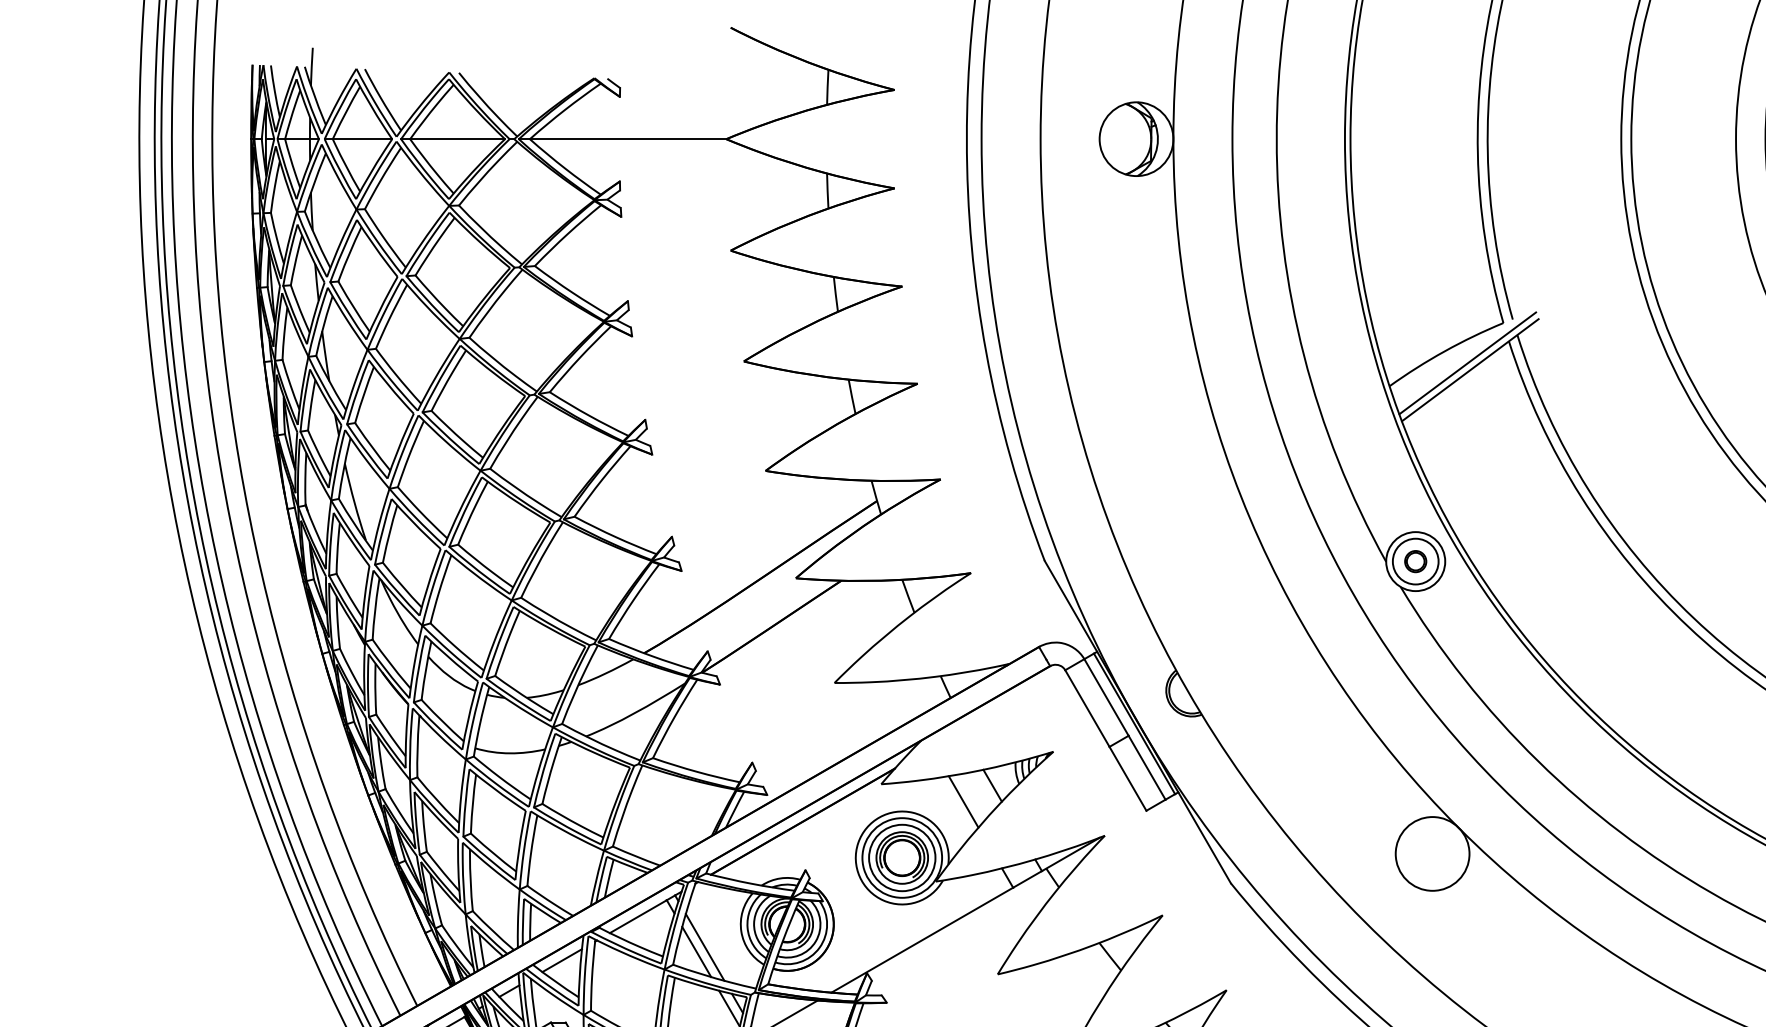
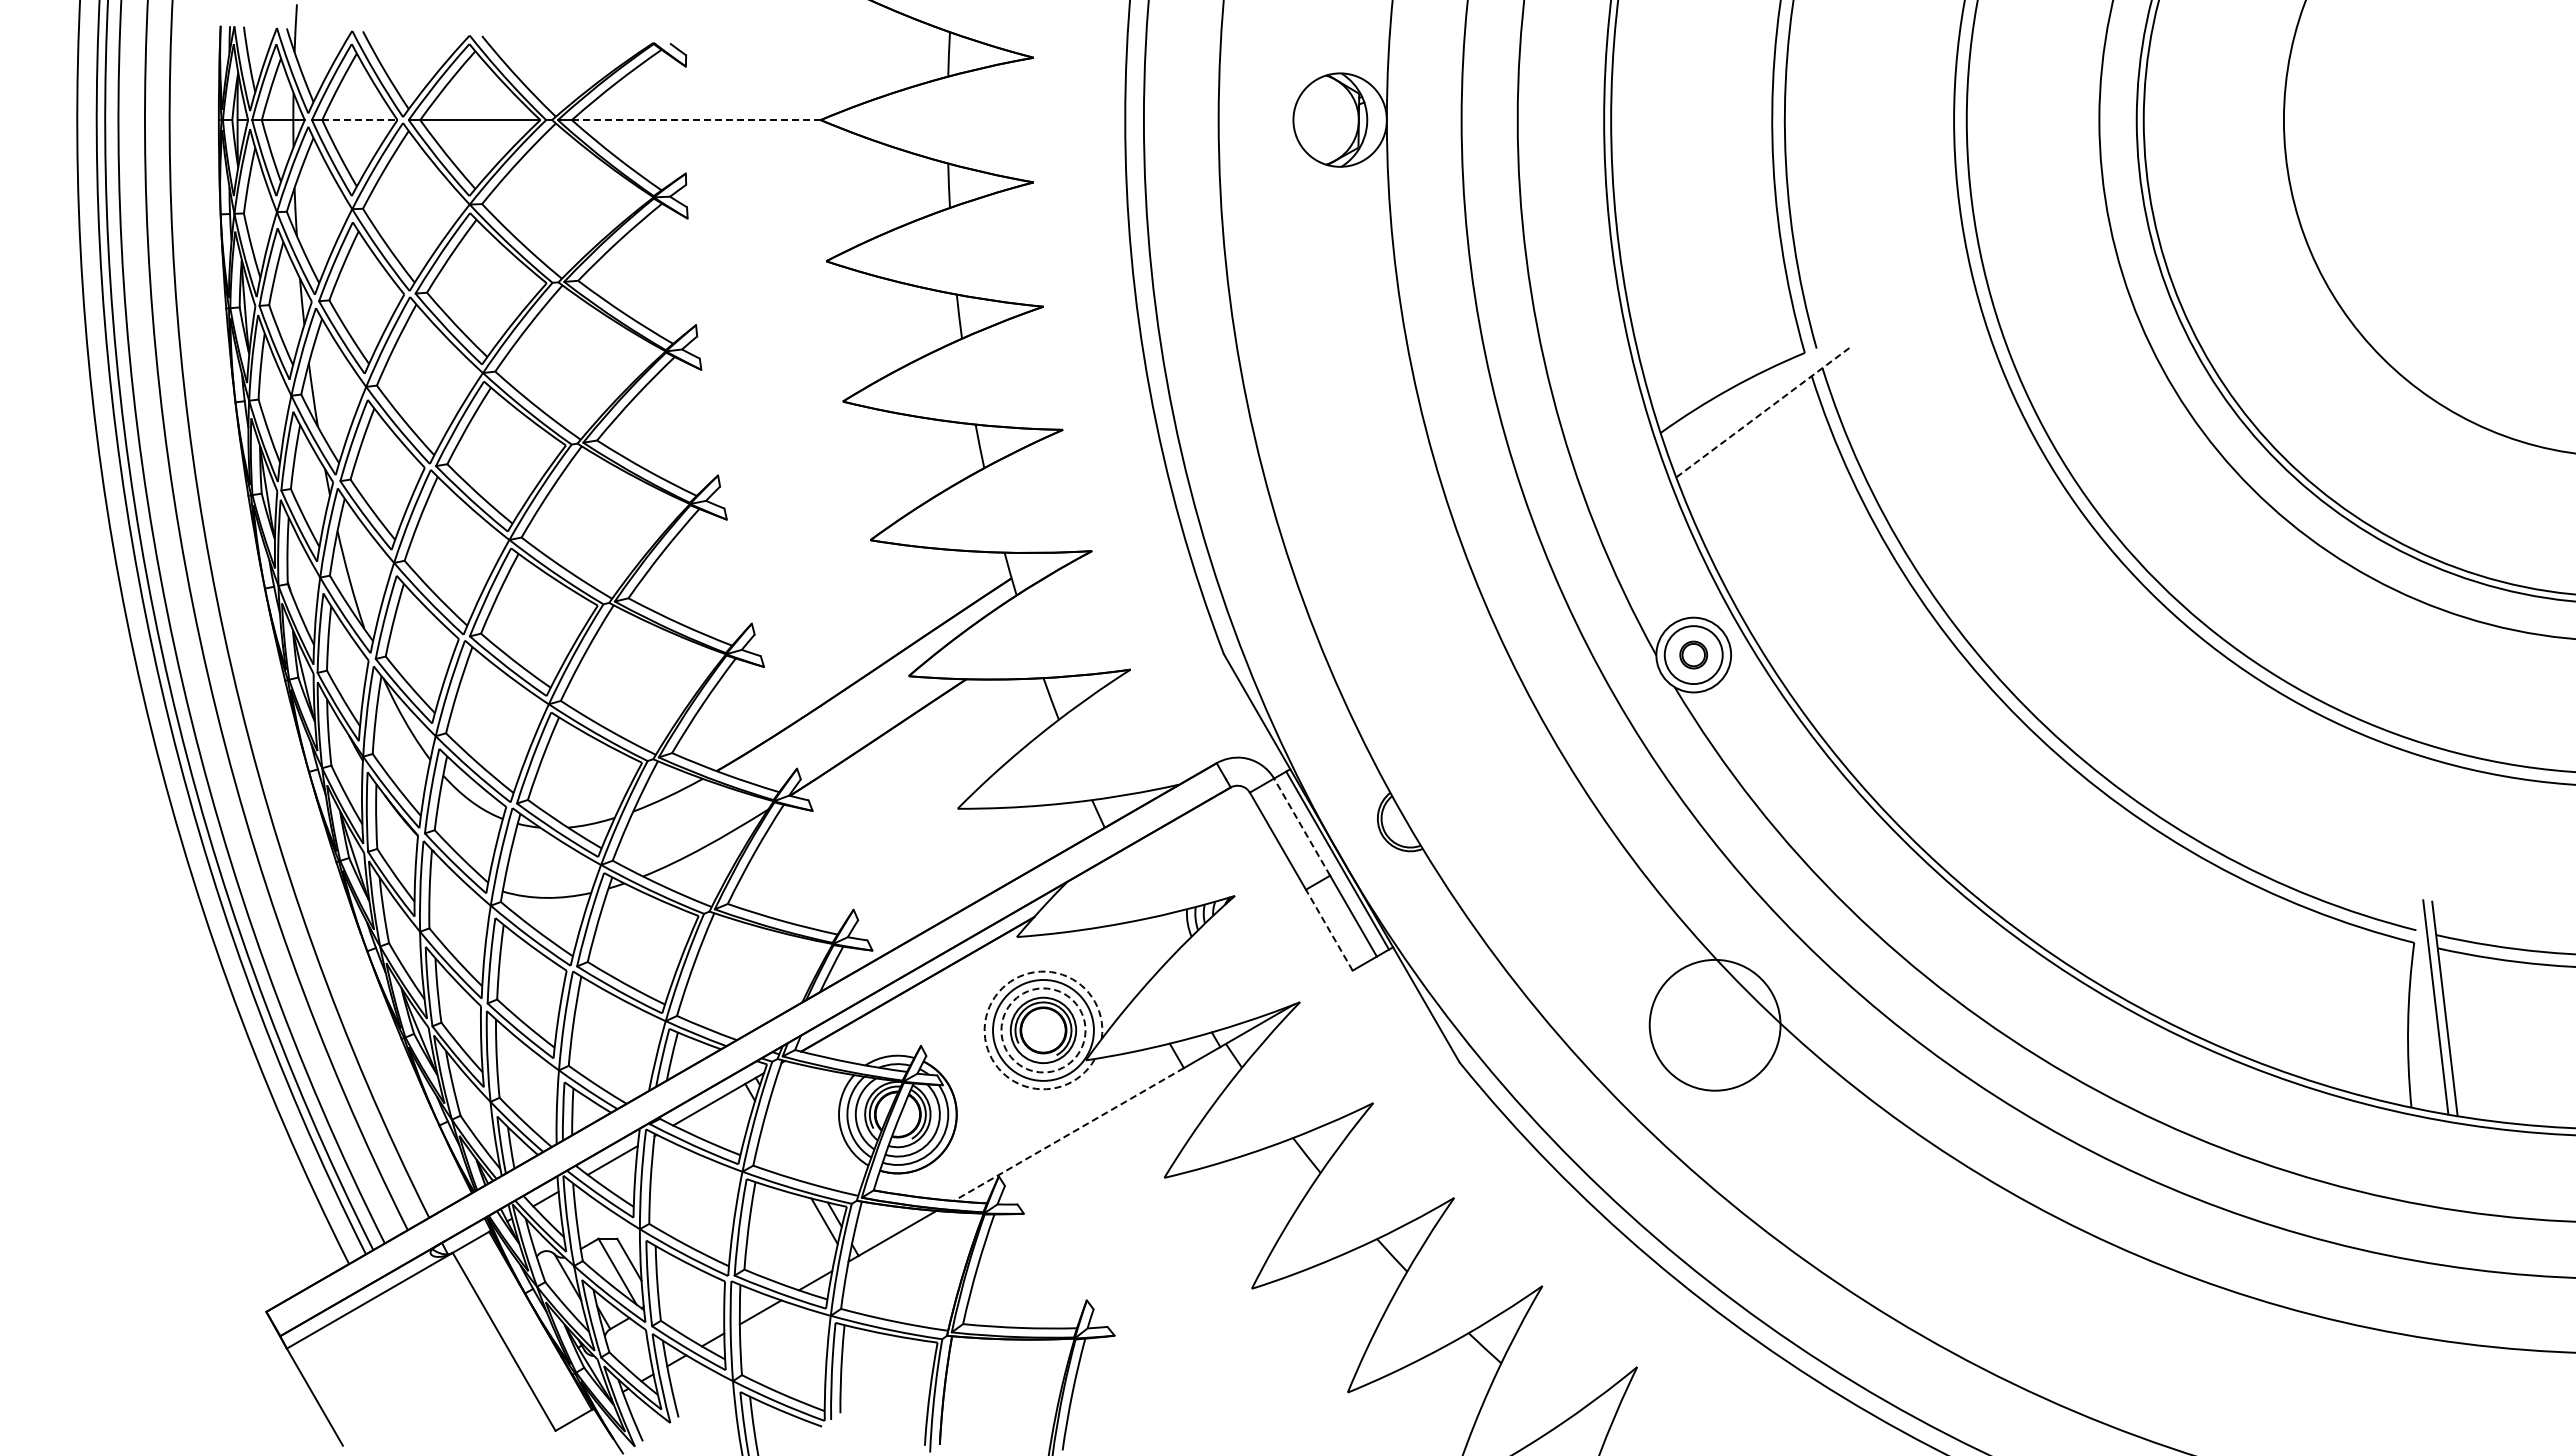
line: (362, 139) -> (359, 120), solid -> dashed
line: (628, 139) -> (696, 120), solid -> dashed
line: (1467, 362) -> (1759, 403), removed
line: (1470, 370) -> (1762, 412), solid -> dashed
line: (1106, 696) -> (1301, 826), solid -> dashed
line: (1128, 779) -> (1329, 930), solid -> dashed
line: (992, 785) -> (1157, 938), removed
line: (963, 801) -> (1120, 958), removed
arc: (858, 843) -> (987, 1011), solid -> dashed
circle: (1432, 854) -> (1714, 1025), size x1.4
circle: (902, 858) -> (1043, 1030), solid -> dashed
line: (922, 940) -> (1068, 1134), solid -> dashed
line: (704, 947) -> (793, 1143), removed
line: (696, 952) -> (782, 1149), removed

